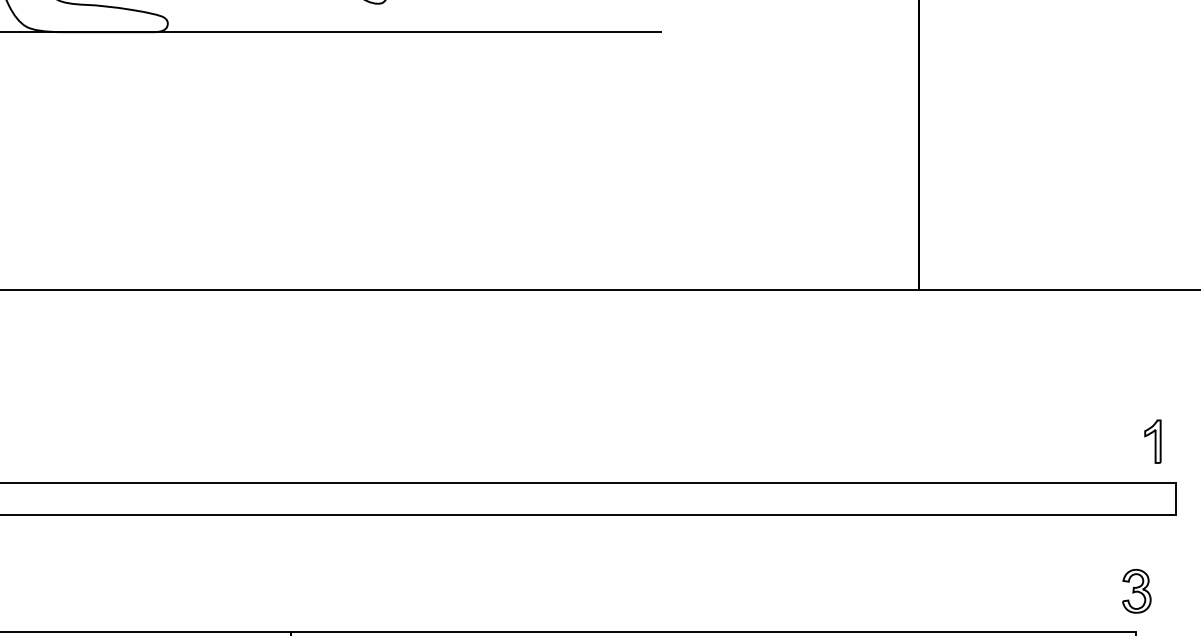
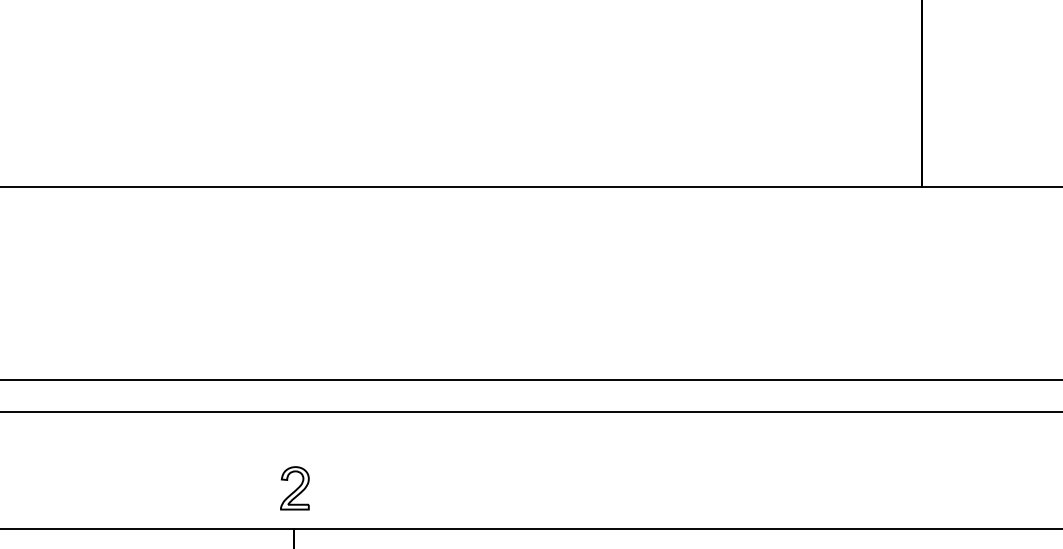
part: (291, 590) -> (294, 487), added

